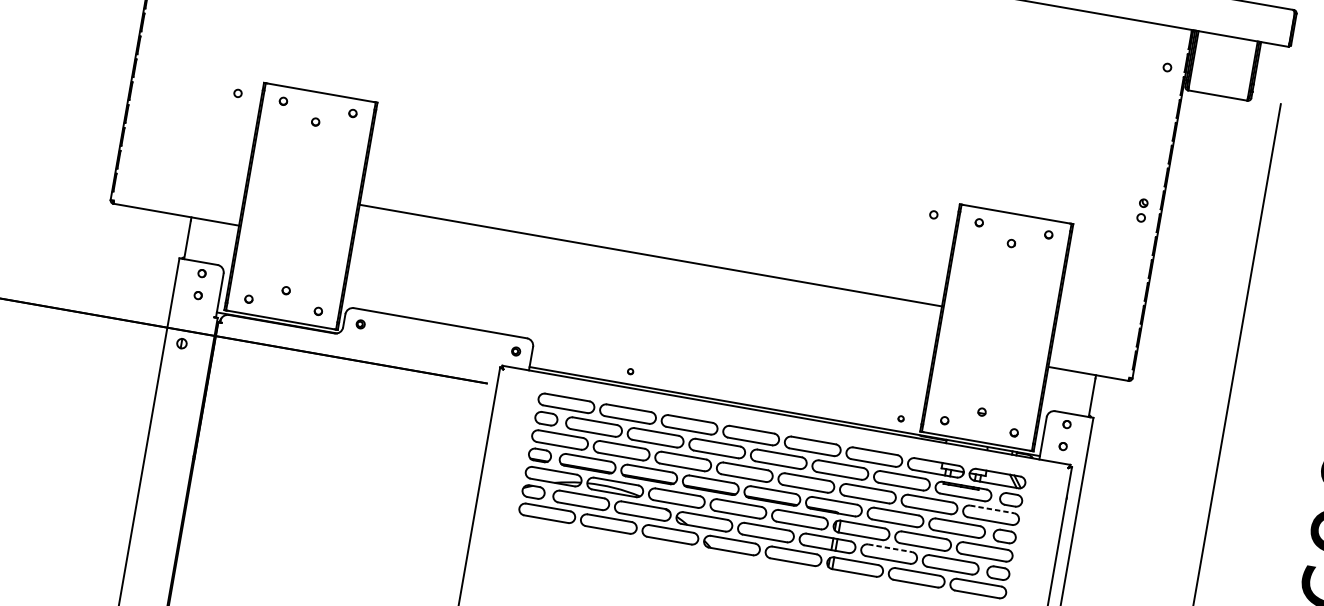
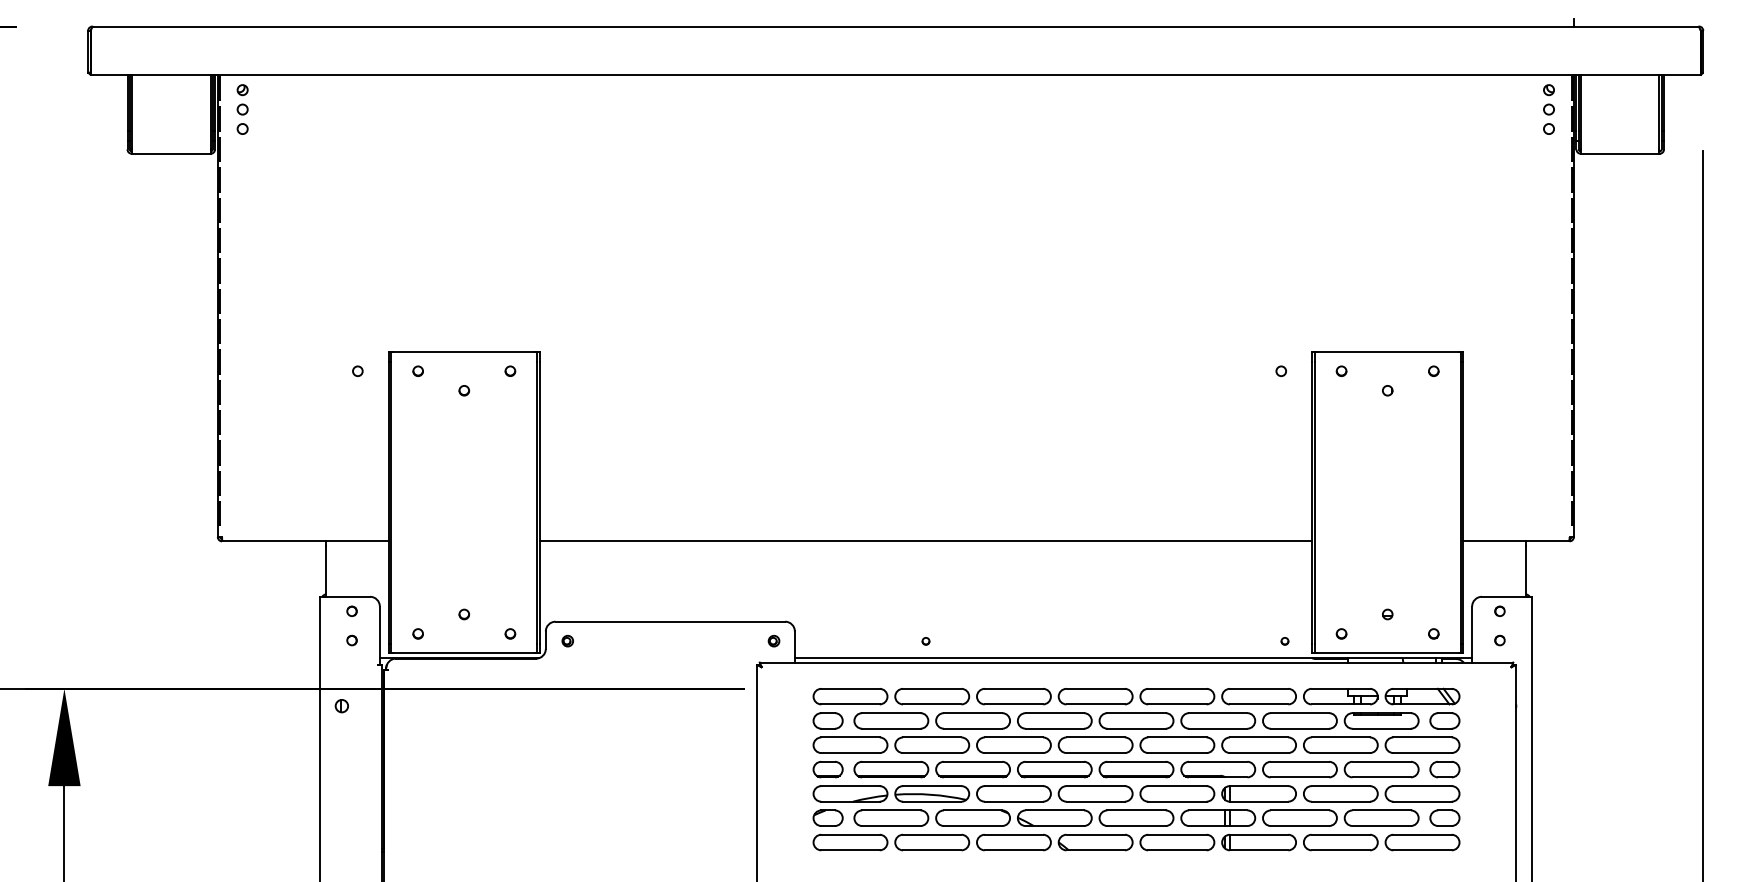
part: (1142, 210) -> (1548, 99), moved
line: (650, 255) -> (925, 541), moved
line: (992, 509) -> (1423, 737), dashed -> solid
line: (890, 548) -> (1300, 810), dashed -> solid

